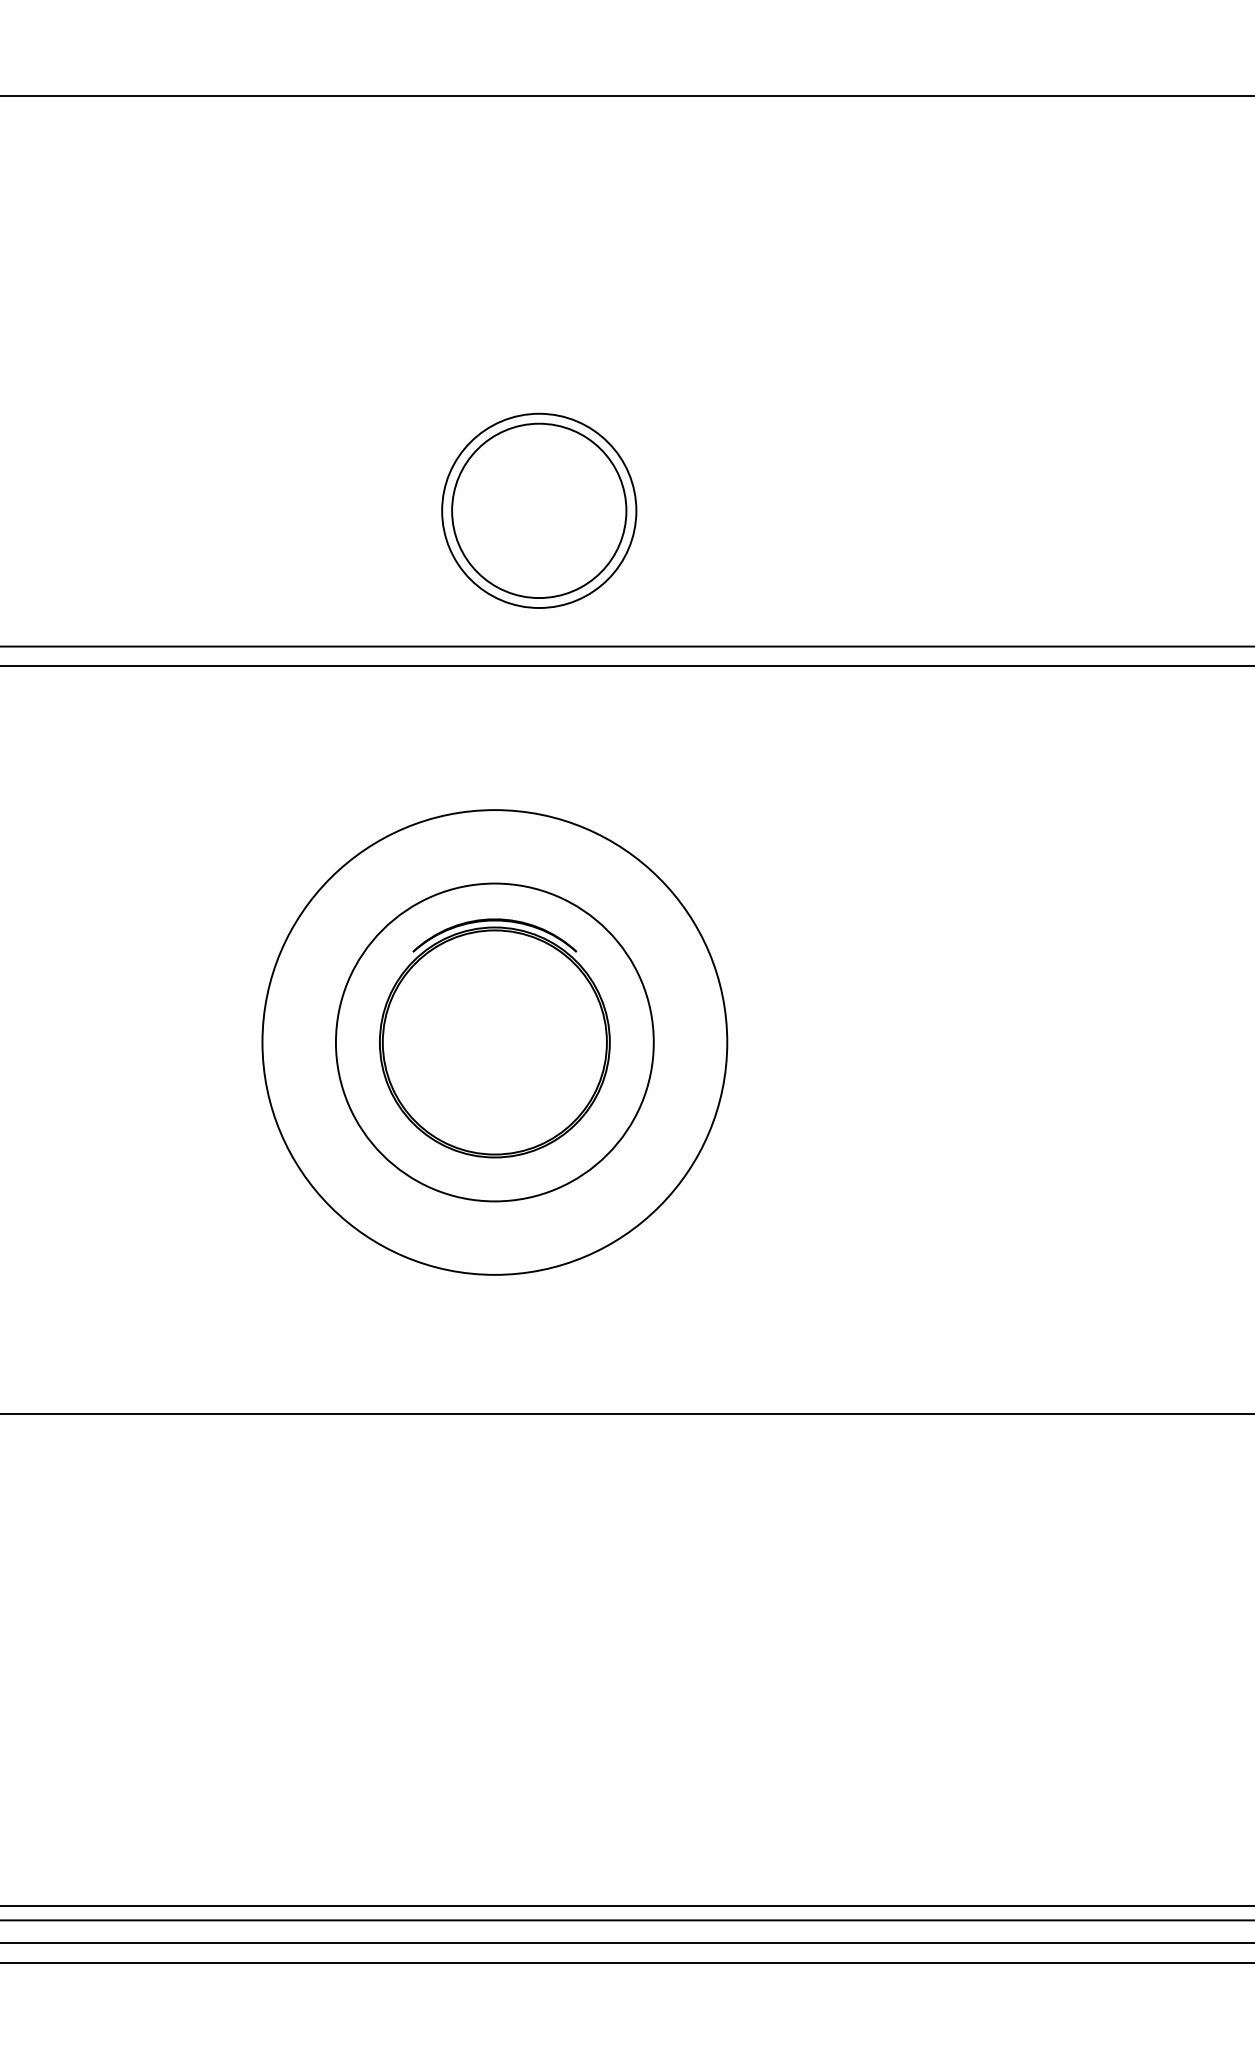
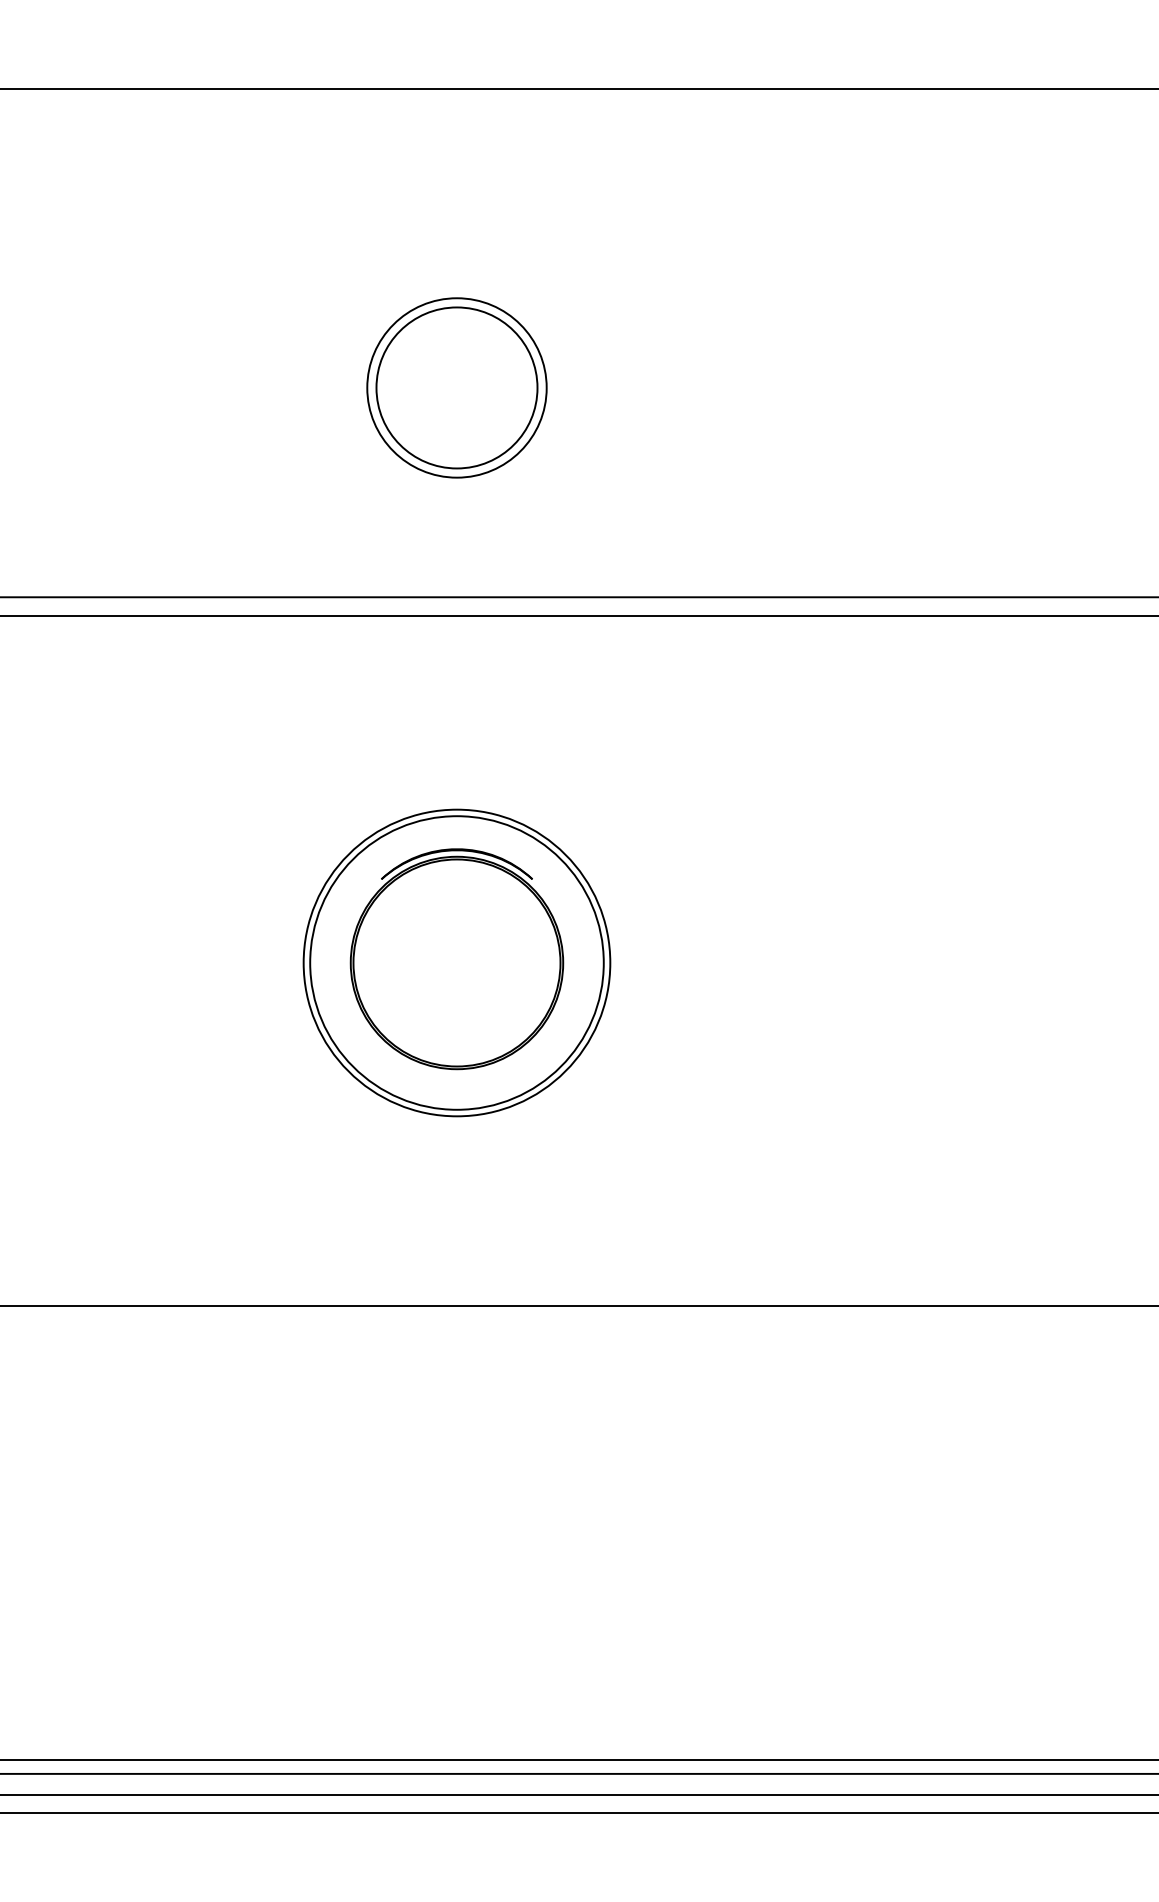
part: (538, 510) -> (456, 387), moved
circle: (494, 1041) -> (456, 962), size x0.71

